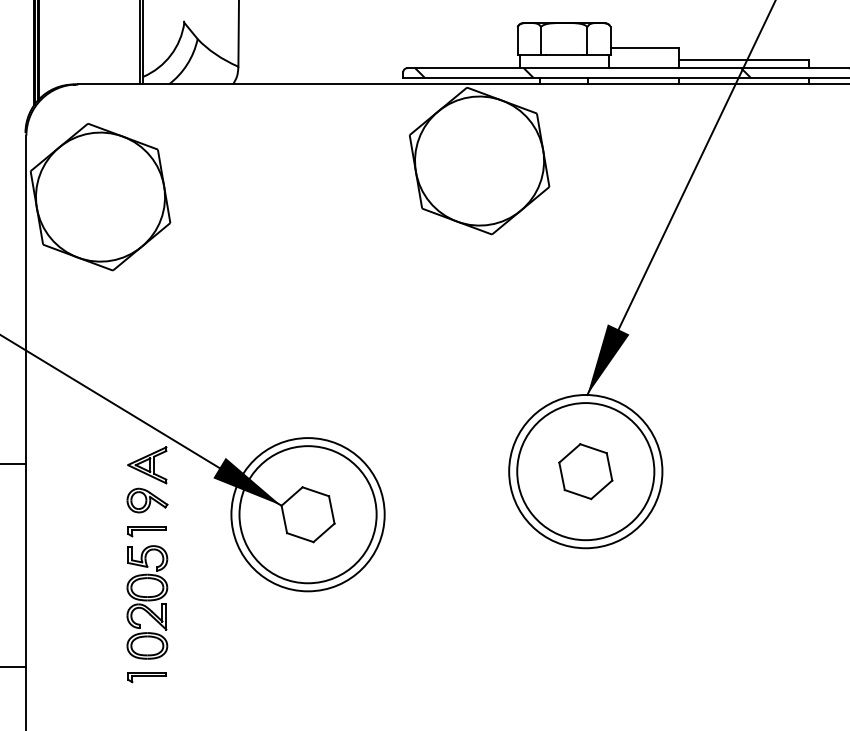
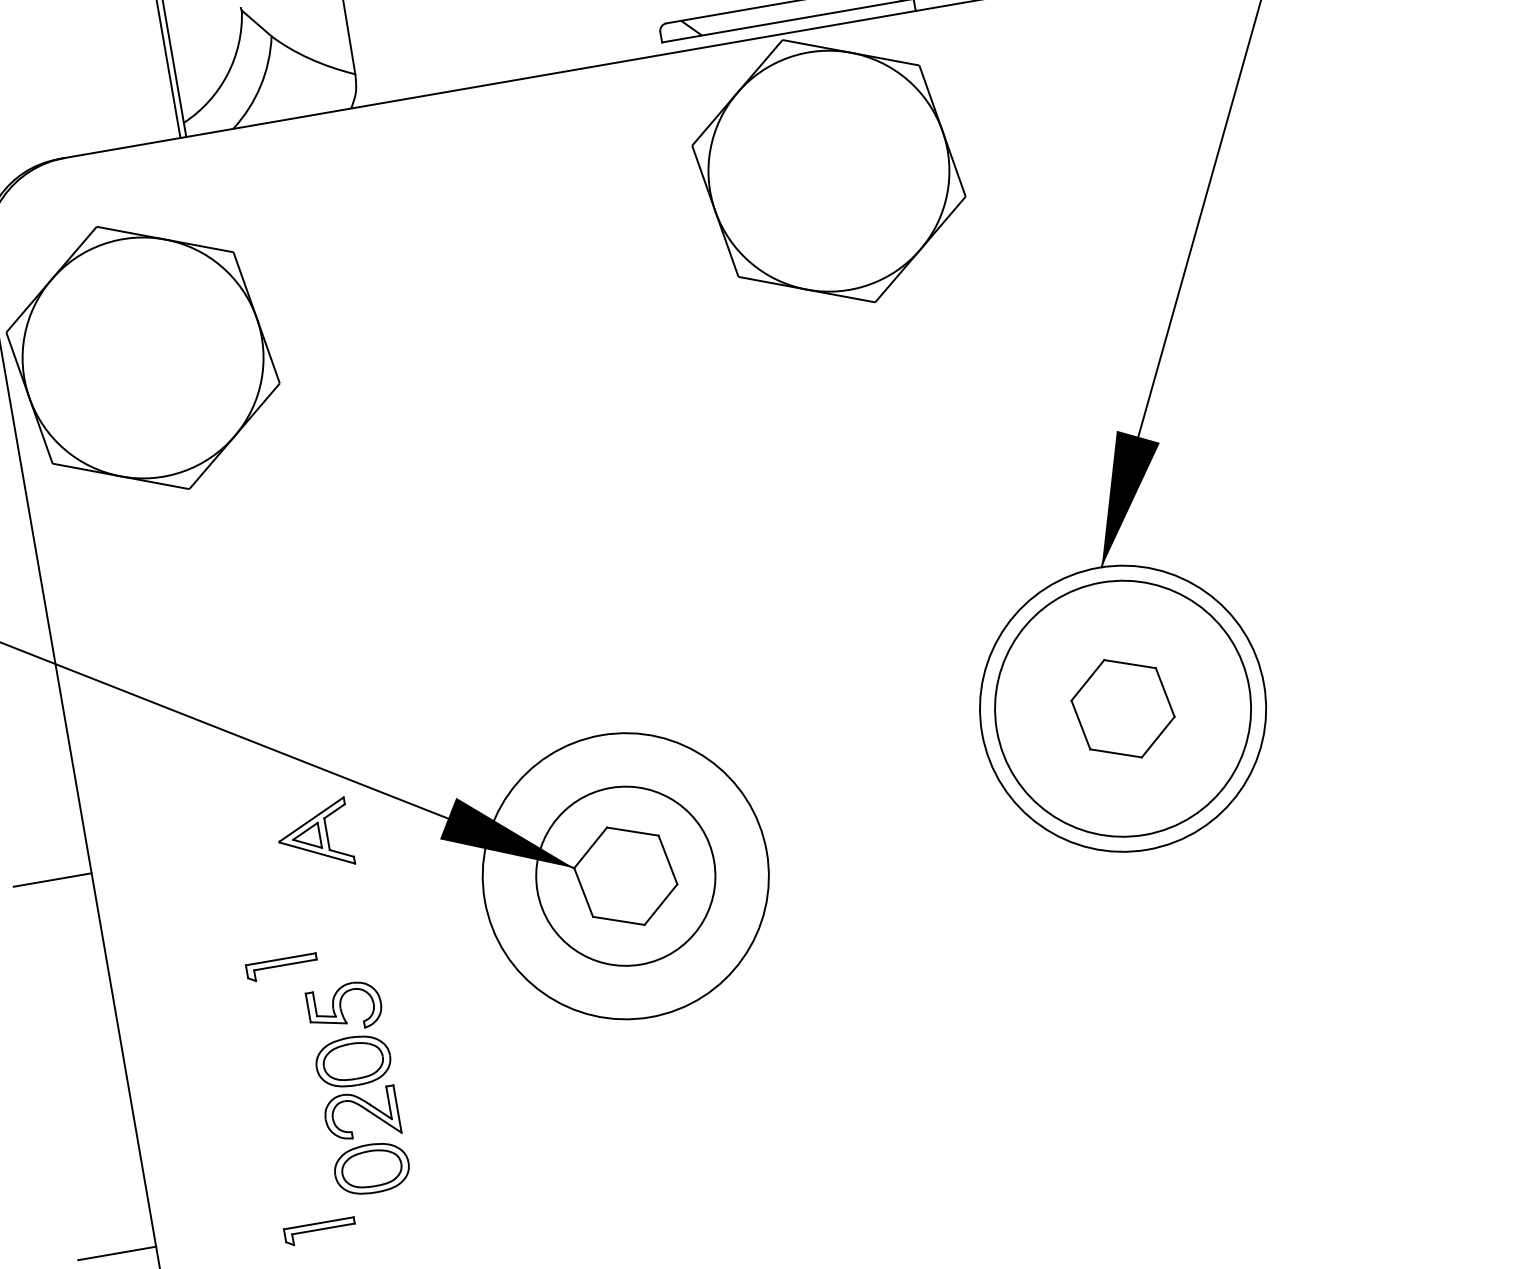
part: (147, 500) -> (325, 901), removed
circle: (307, 514) -> (624, 876), size x0.7
part: (146, 531) -> (280, 967), moved
part: (146, 677) -> (318, 1232), moved

